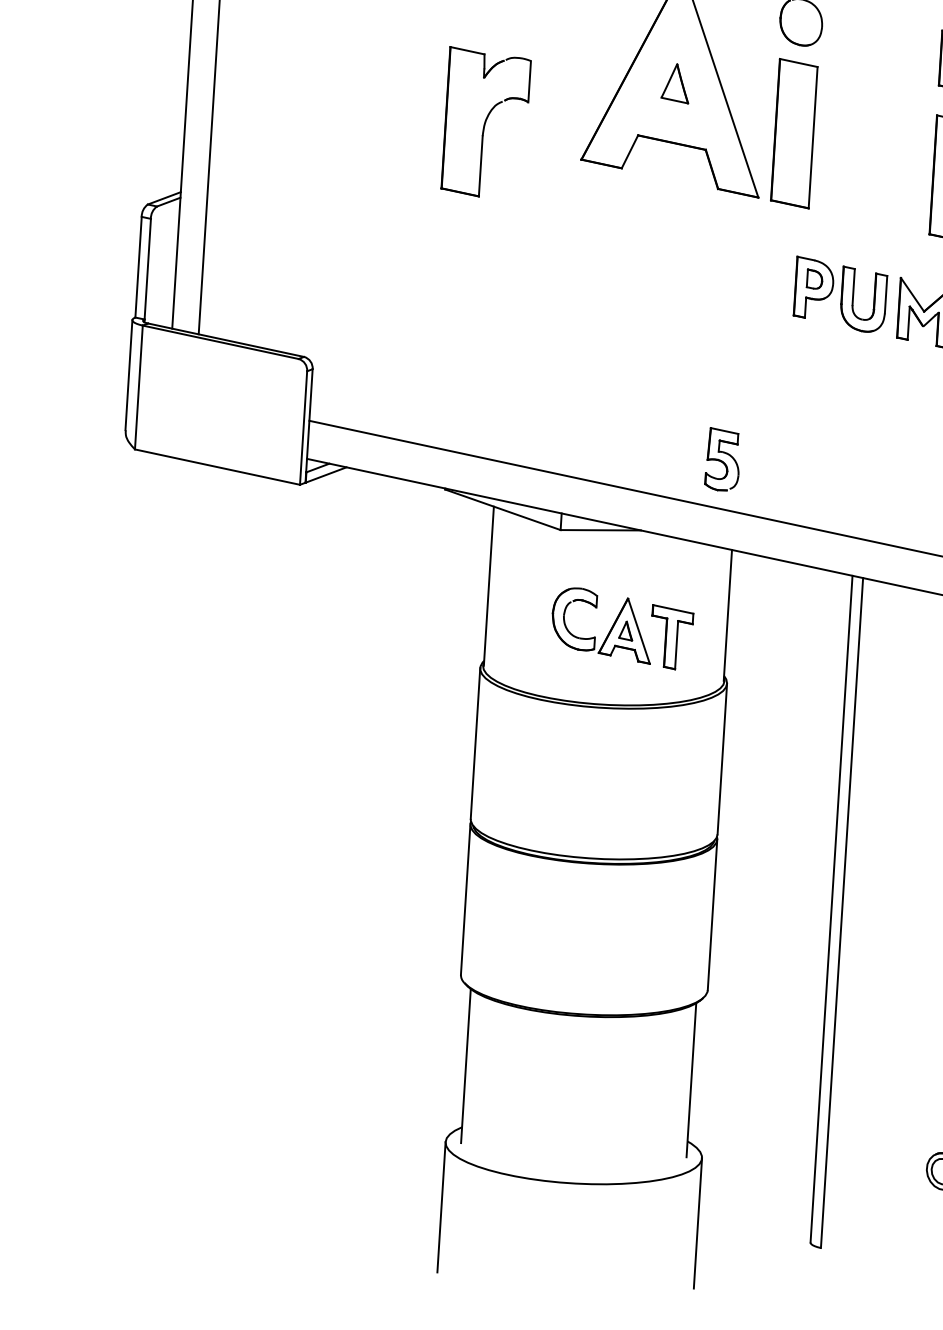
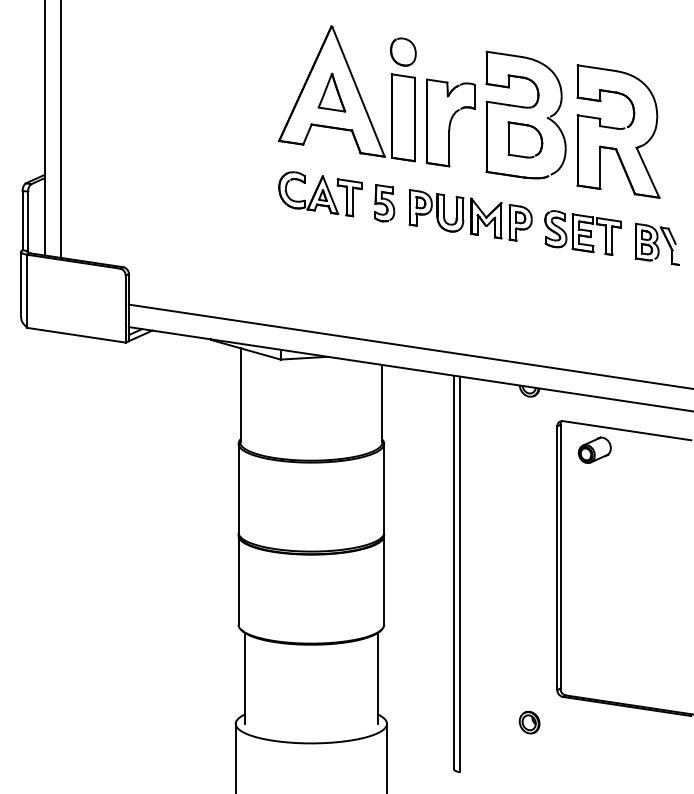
part: (675, 83) -> (331, 92), size x1.67
part: (485, 122) -> (450, 122), moved
part: (722, 460) -> (384, 203), moved
part: (622, 628) -> (320, 194), moved

